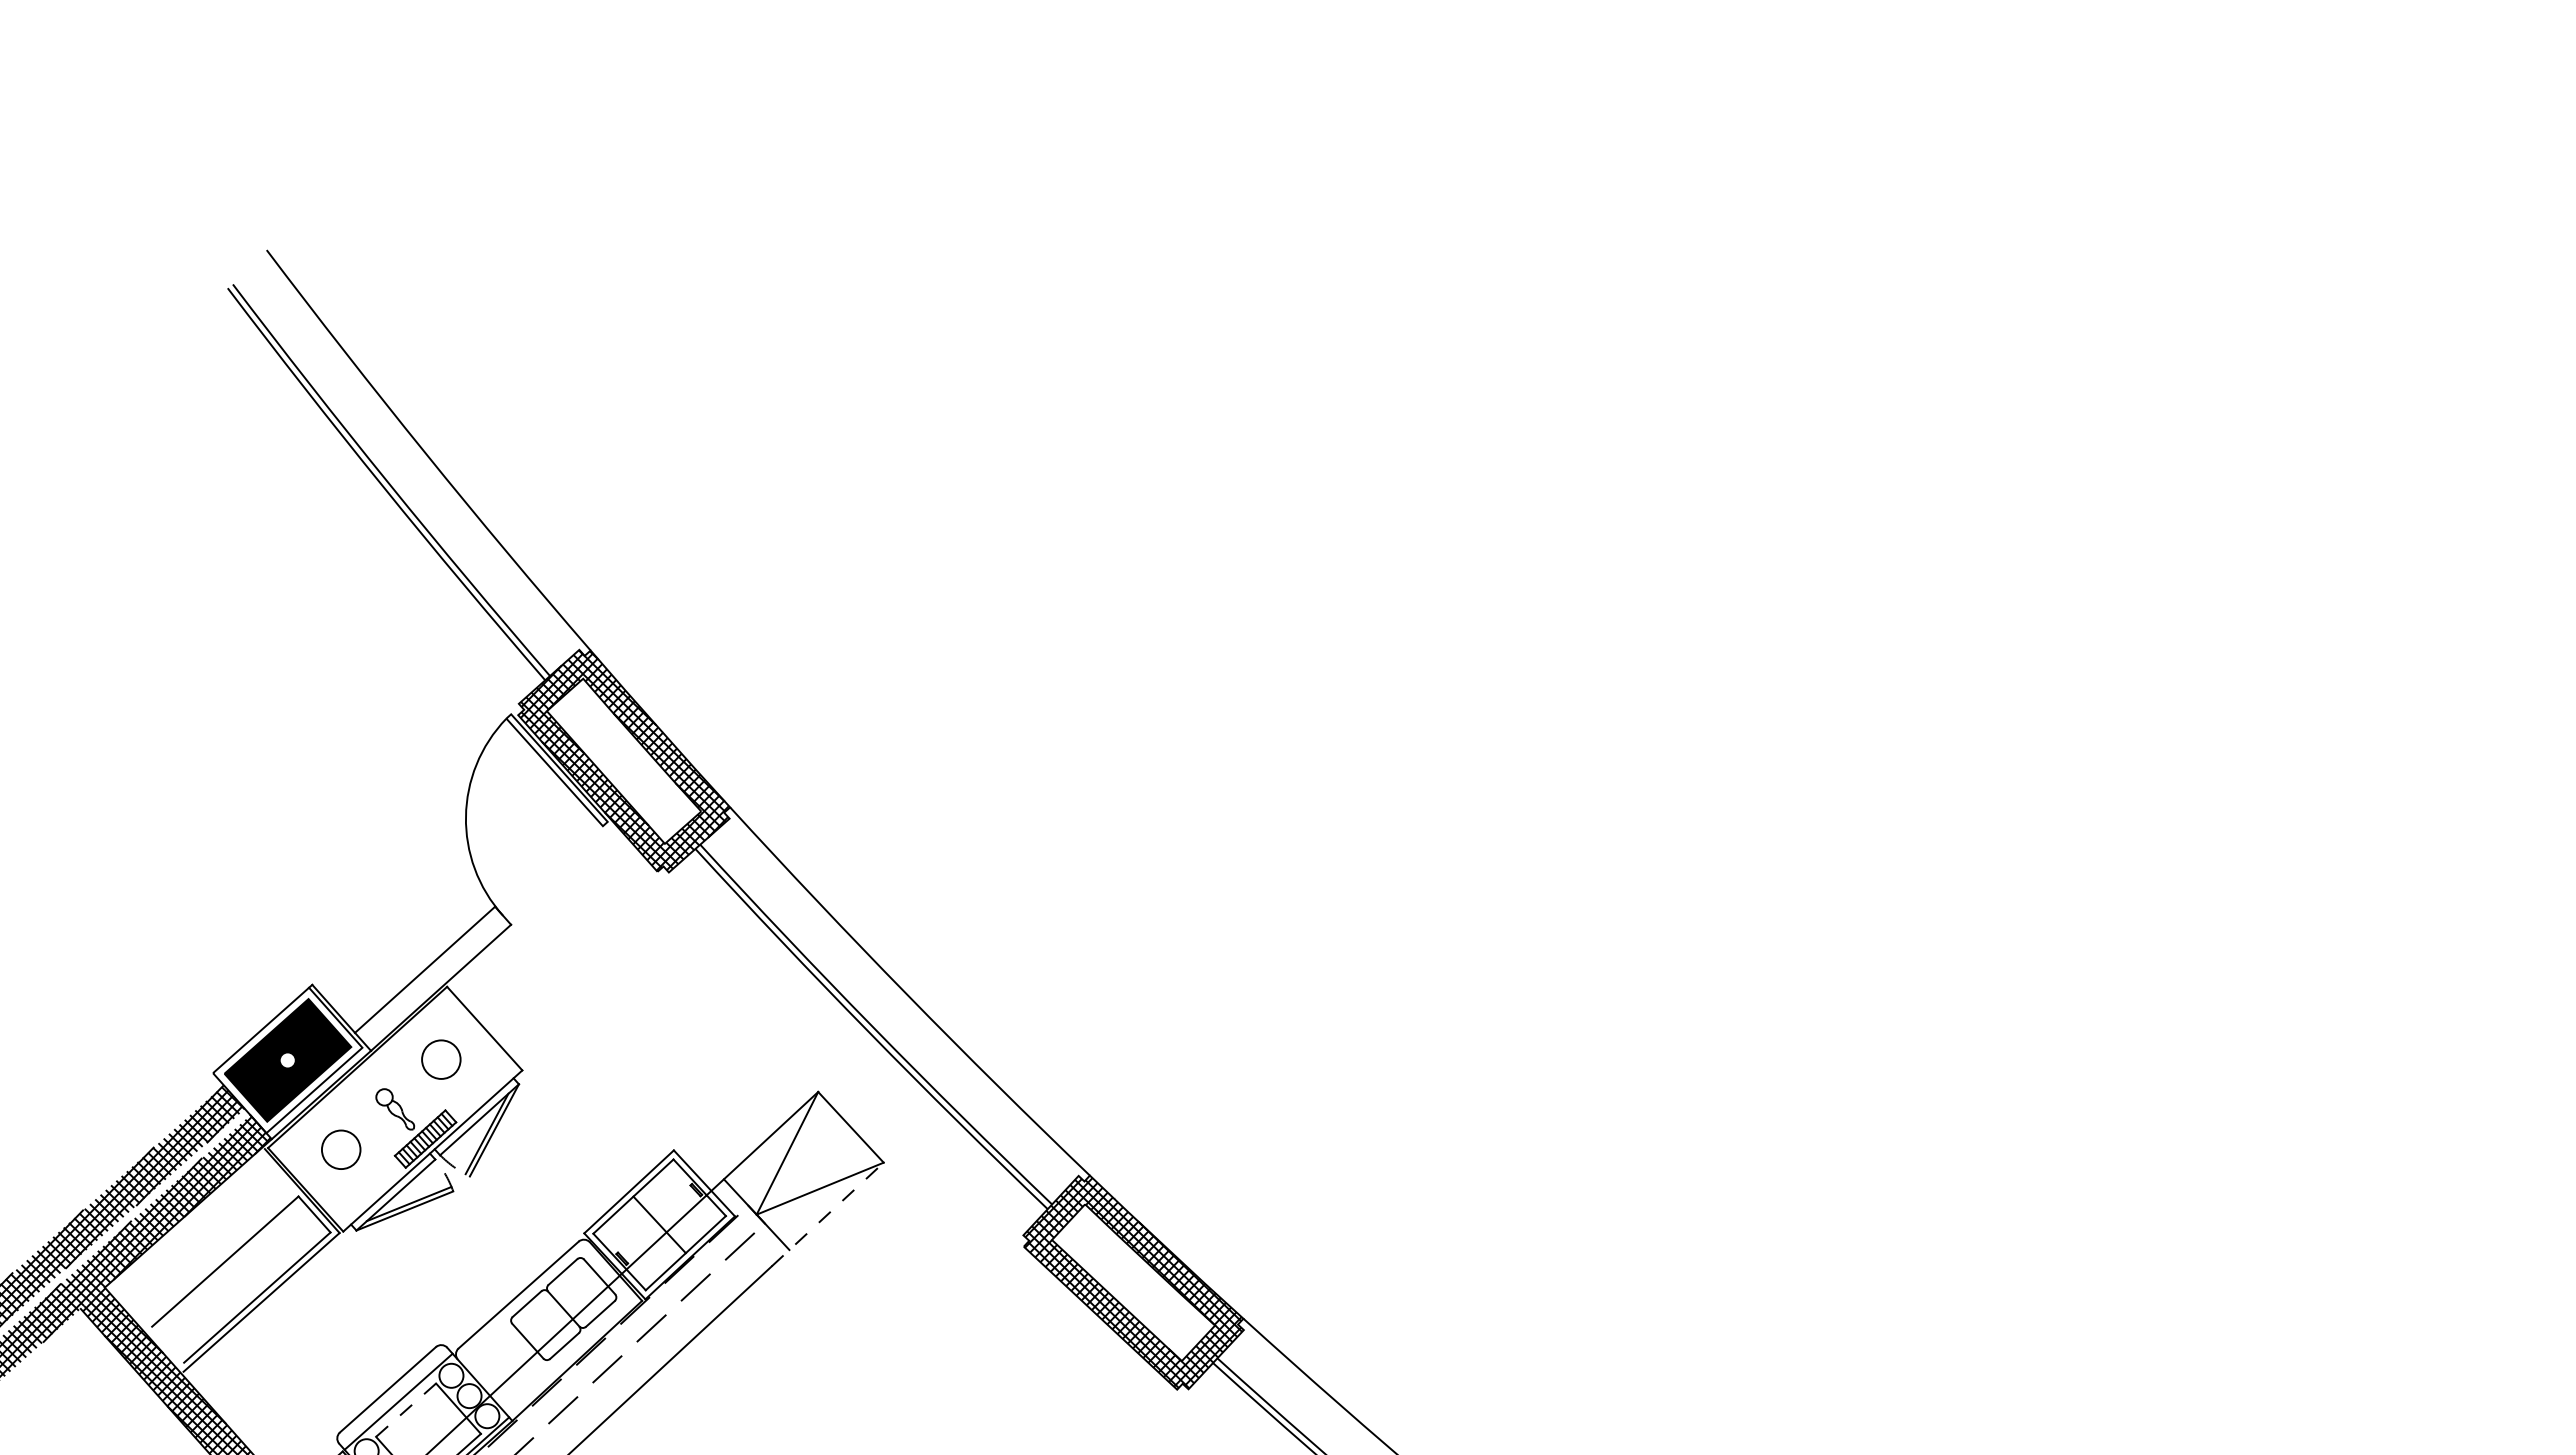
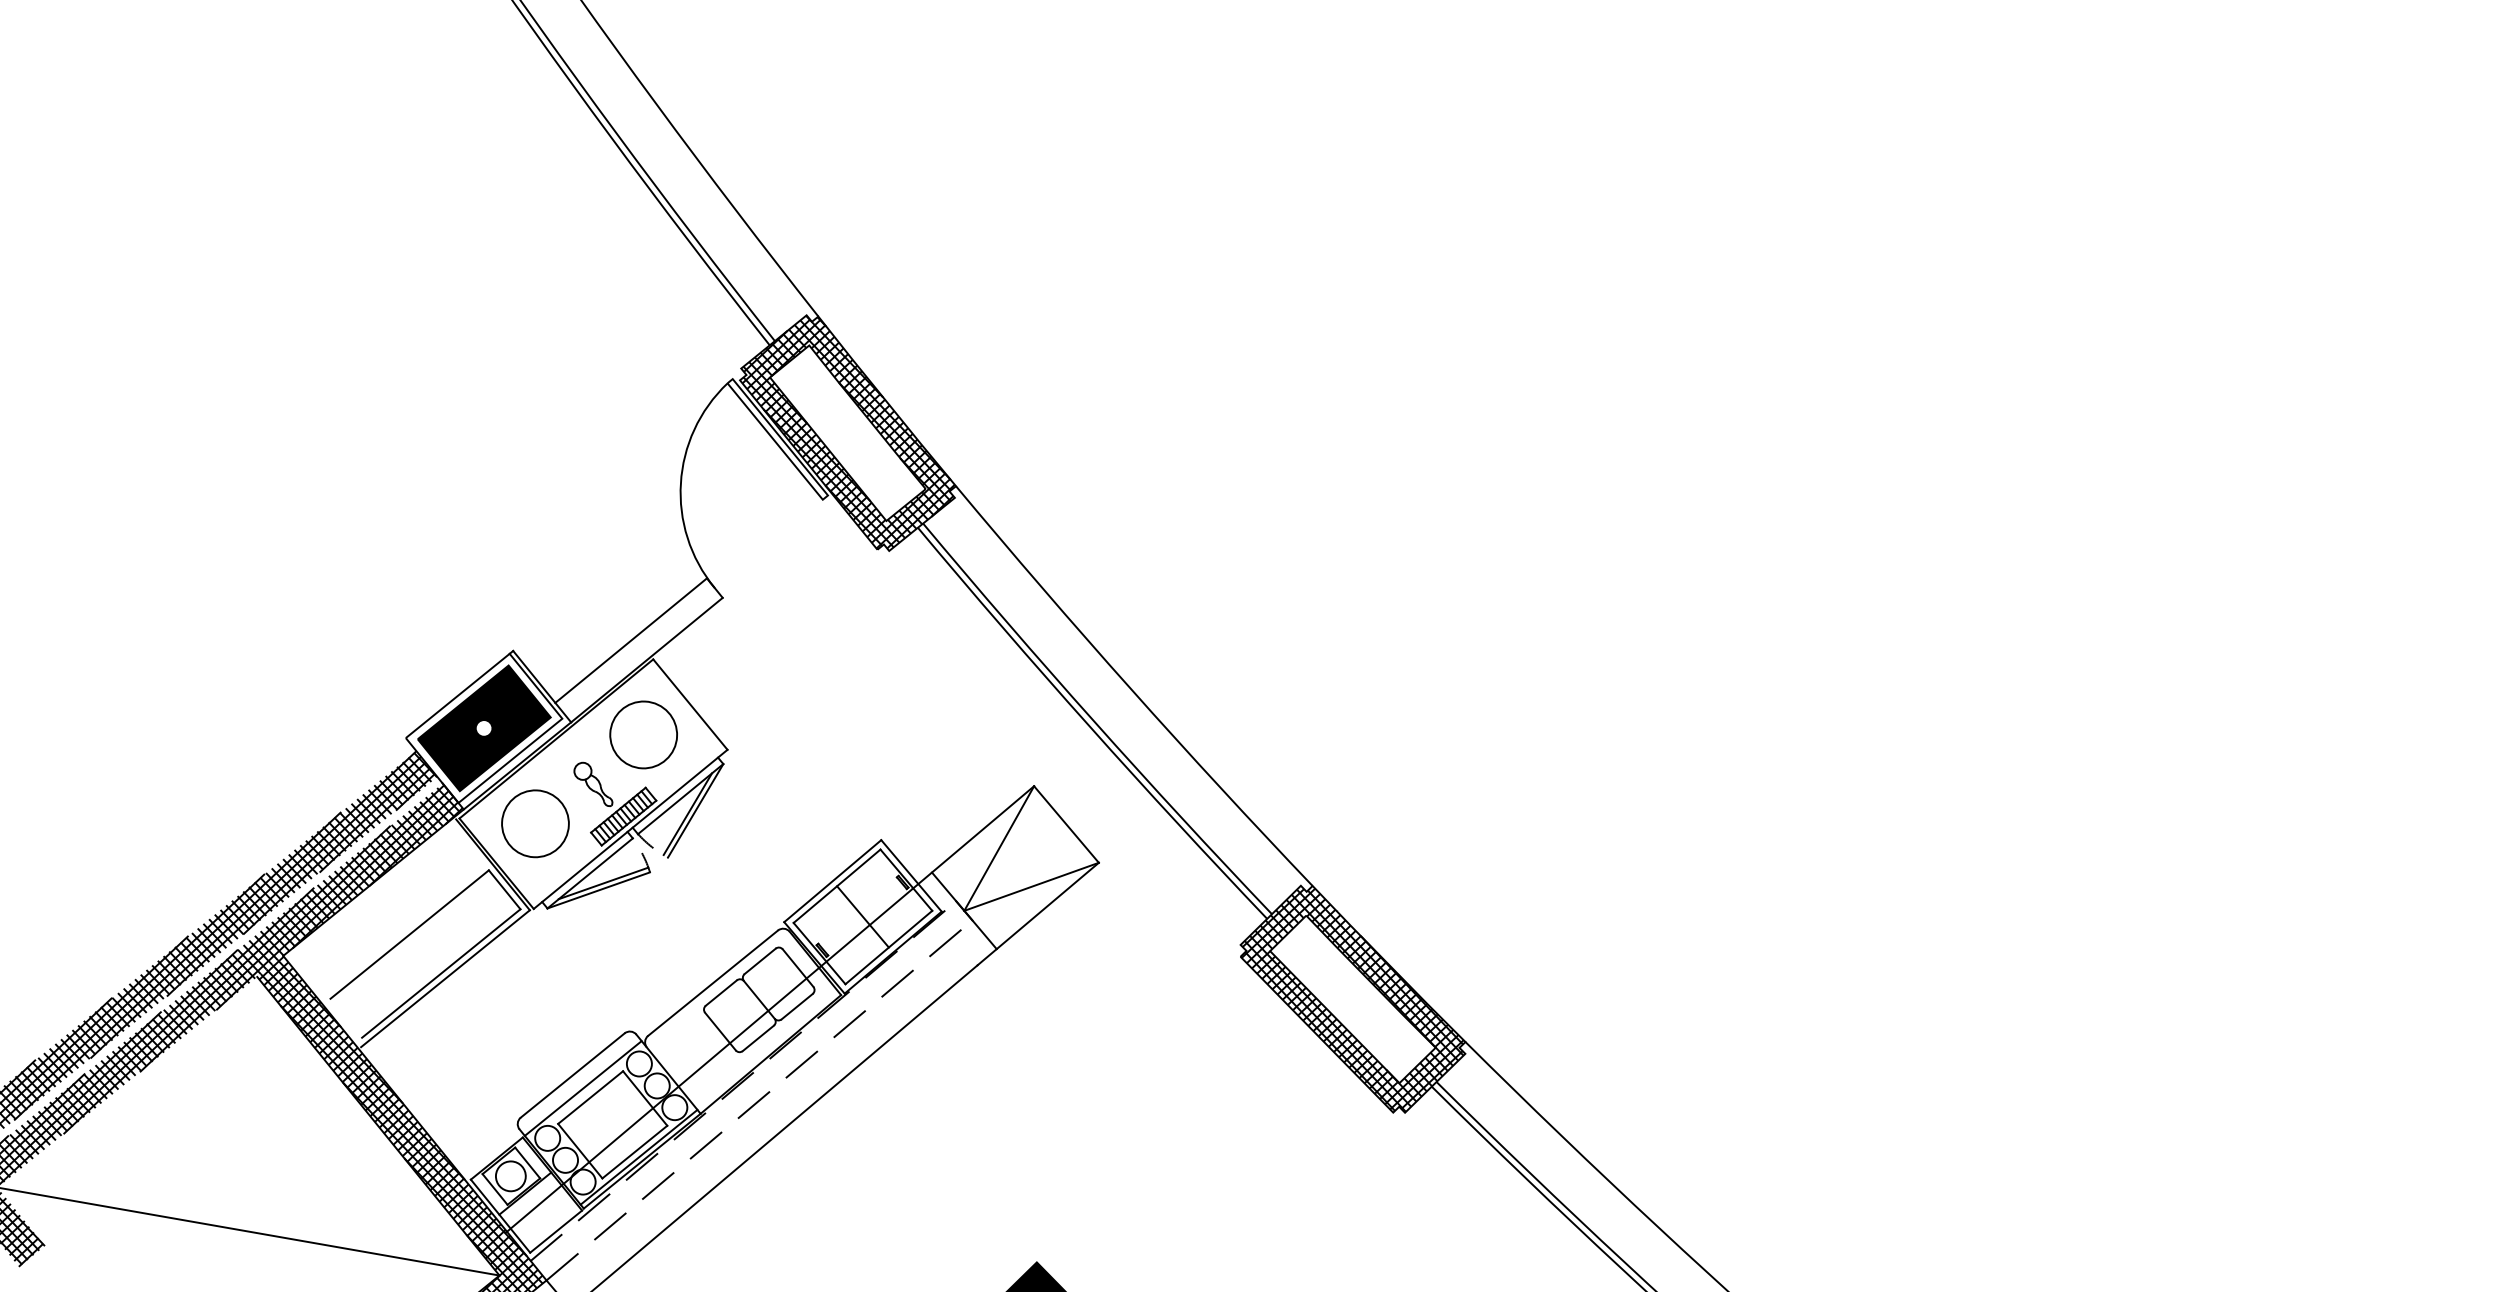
circle: (441, 1059) -> (643, 734), size x1.67
circle: (341, 1149) -> (535, 823), size x1.67
line: (828, 1214) -> (1039, 914), dashed -> solid
line: (406, 1409) -> (591, 1096), dashed -> solid

